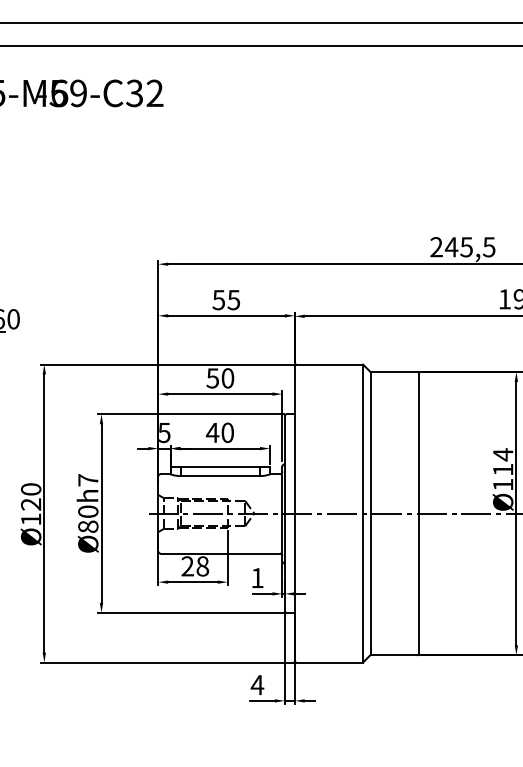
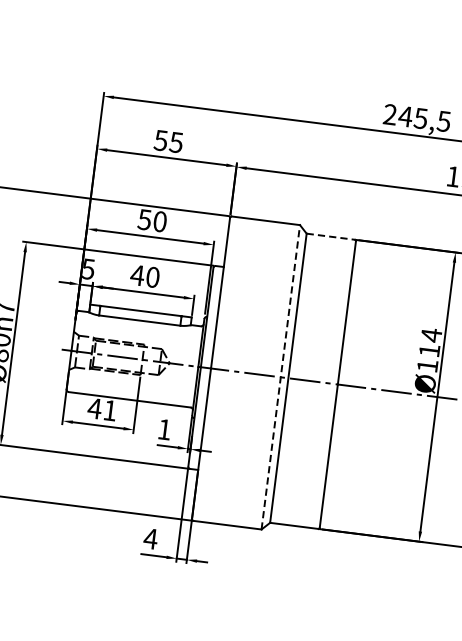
line: (394, 372) -> (331, 237), solid -> dashed
line: (363, 513) -> (281, 377), solid -> dashed
text: (194, 566) -> (101, 409), 28 -> 41

